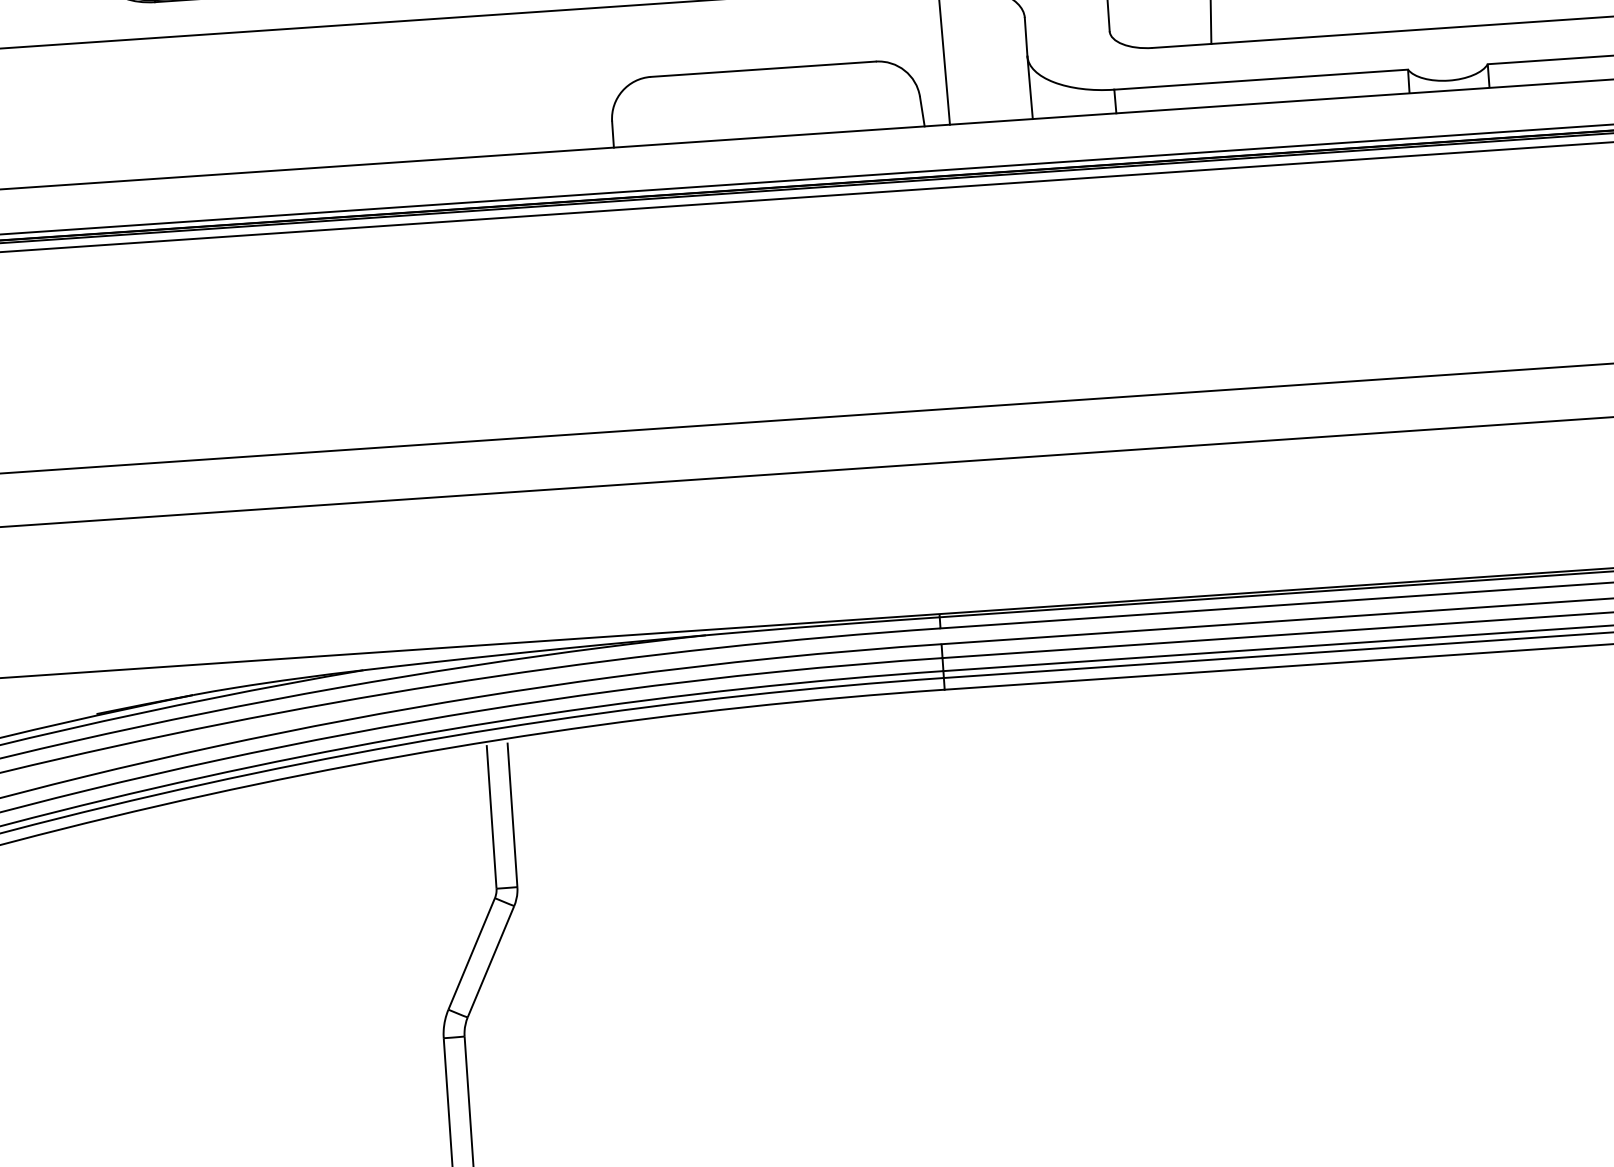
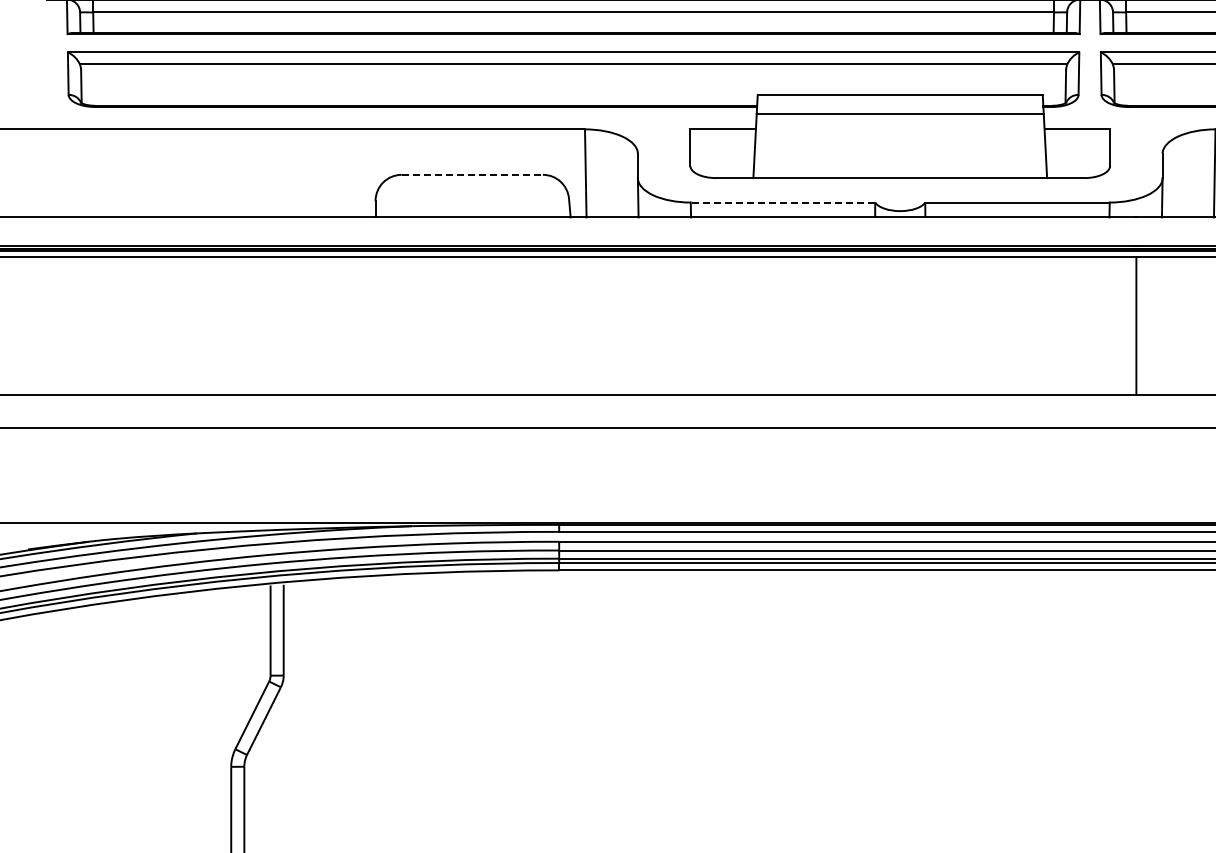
line: (763, 68) -> (472, 174), solid -> dashed
line: (1260, 79) -> (782, 202), solid -> dashed

